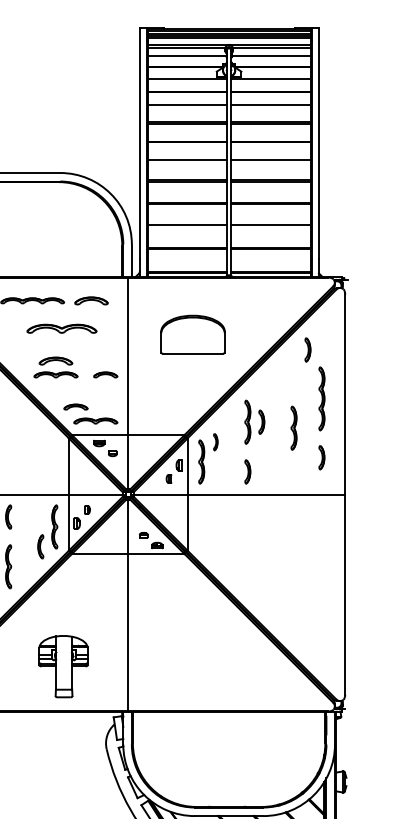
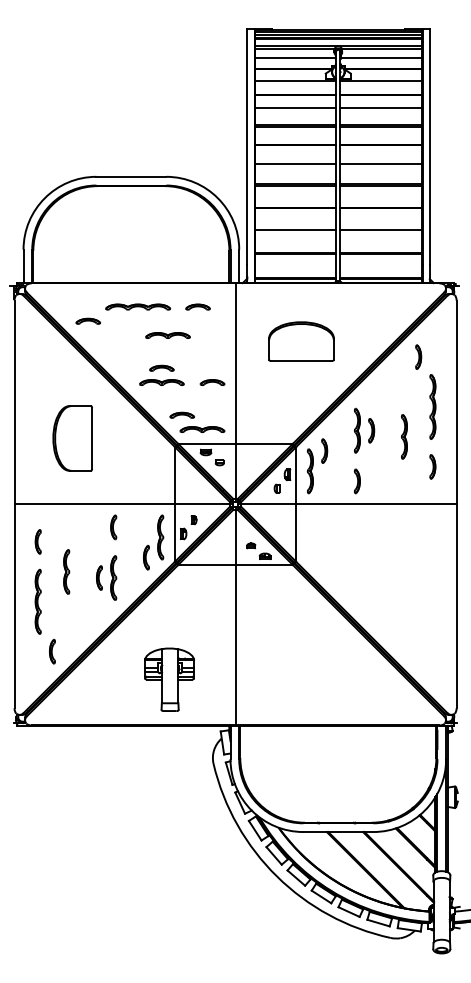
part: (90, 300) -> (197, 306), size x0.71
part: (61, 328) -> (167, 335), size x0.62
part: (55, 360) -> (161, 367), size x0.71
part: (215, 441) -> (324, 450), size x1.43

